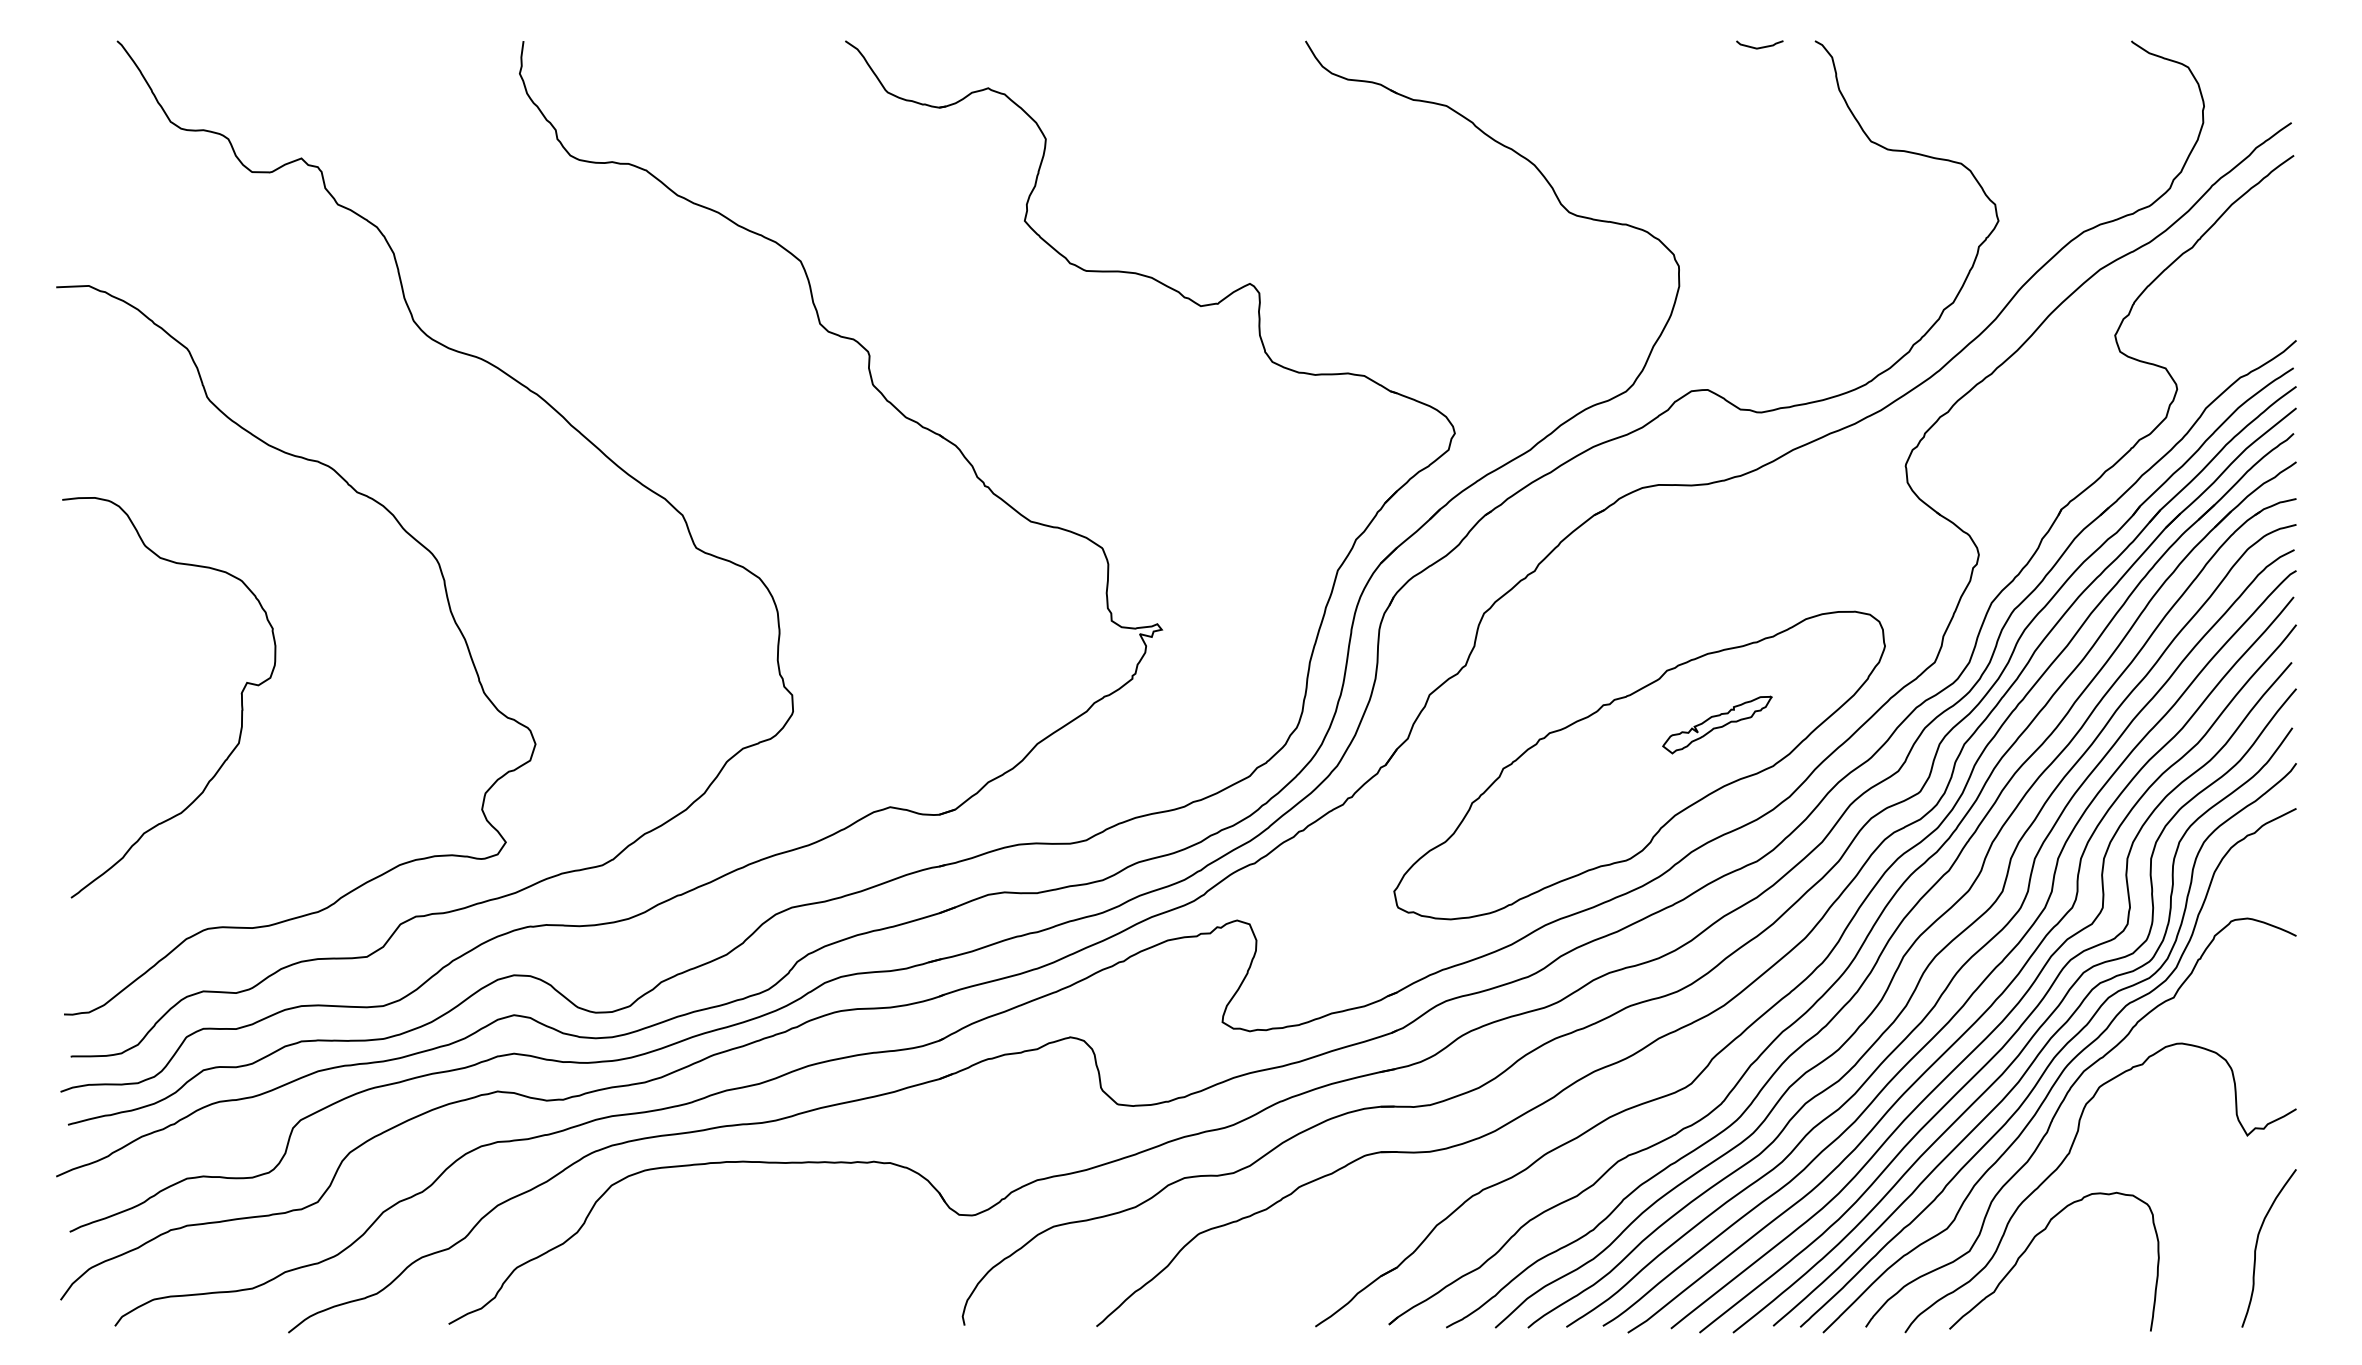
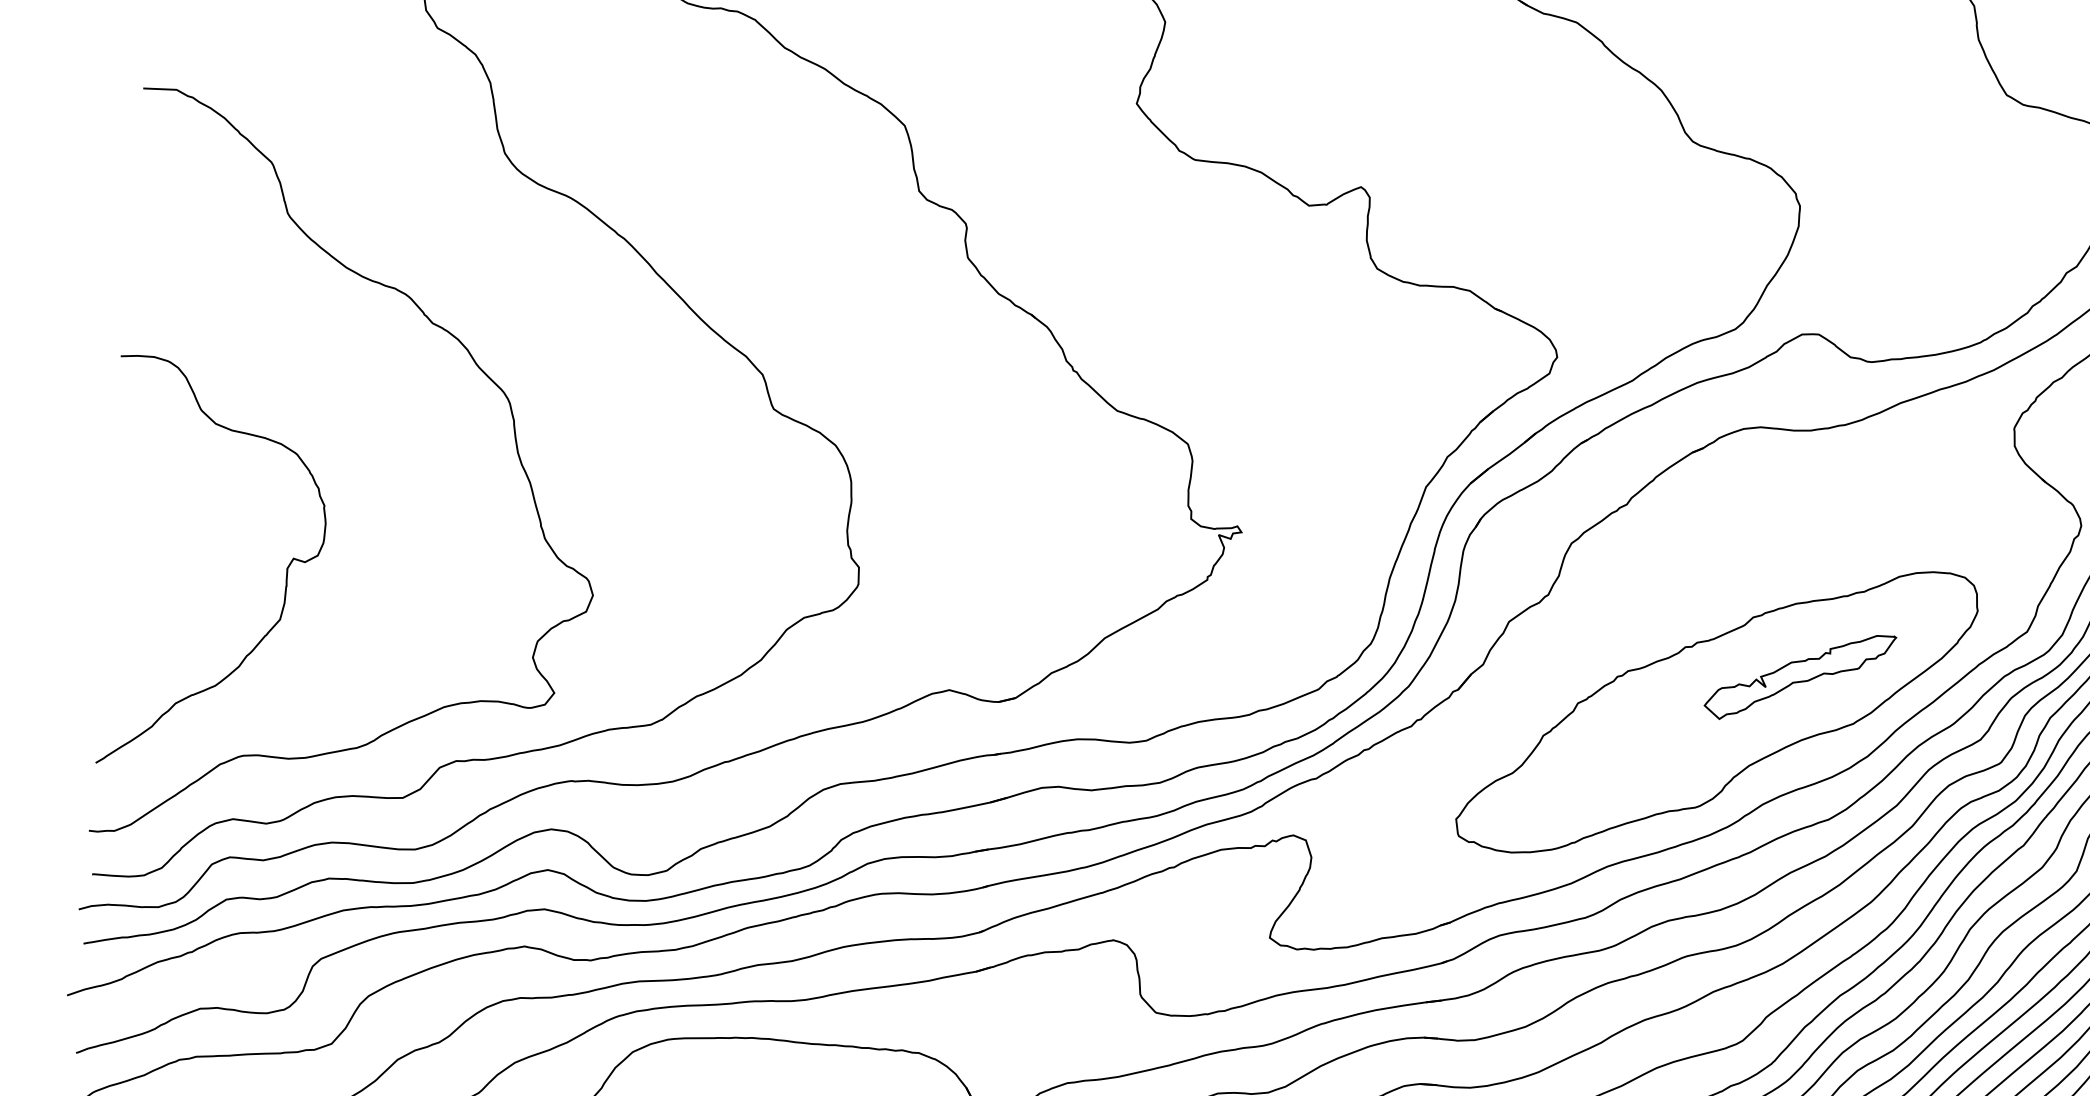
curve: (240, 693) -> (285, 568), moved
part: (1717, 724) -> (1800, 676), size x1.67

